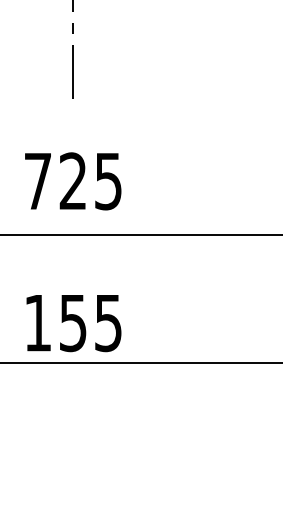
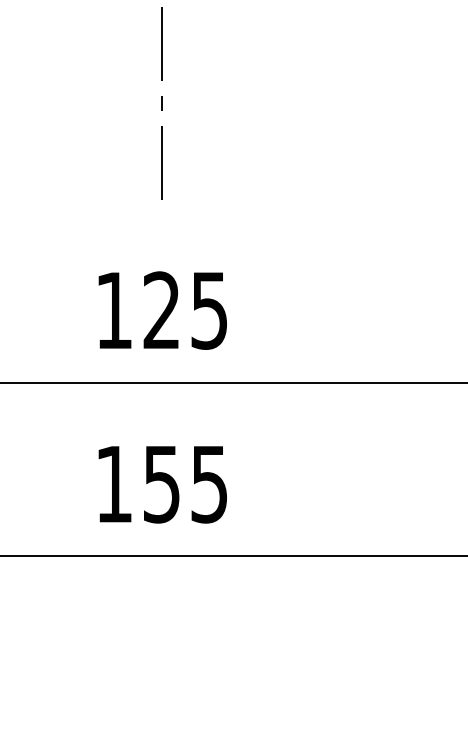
text: (37, 181) -> (113, 310), 725 -> 125
text: (73, 323) -> (162, 484), moved

